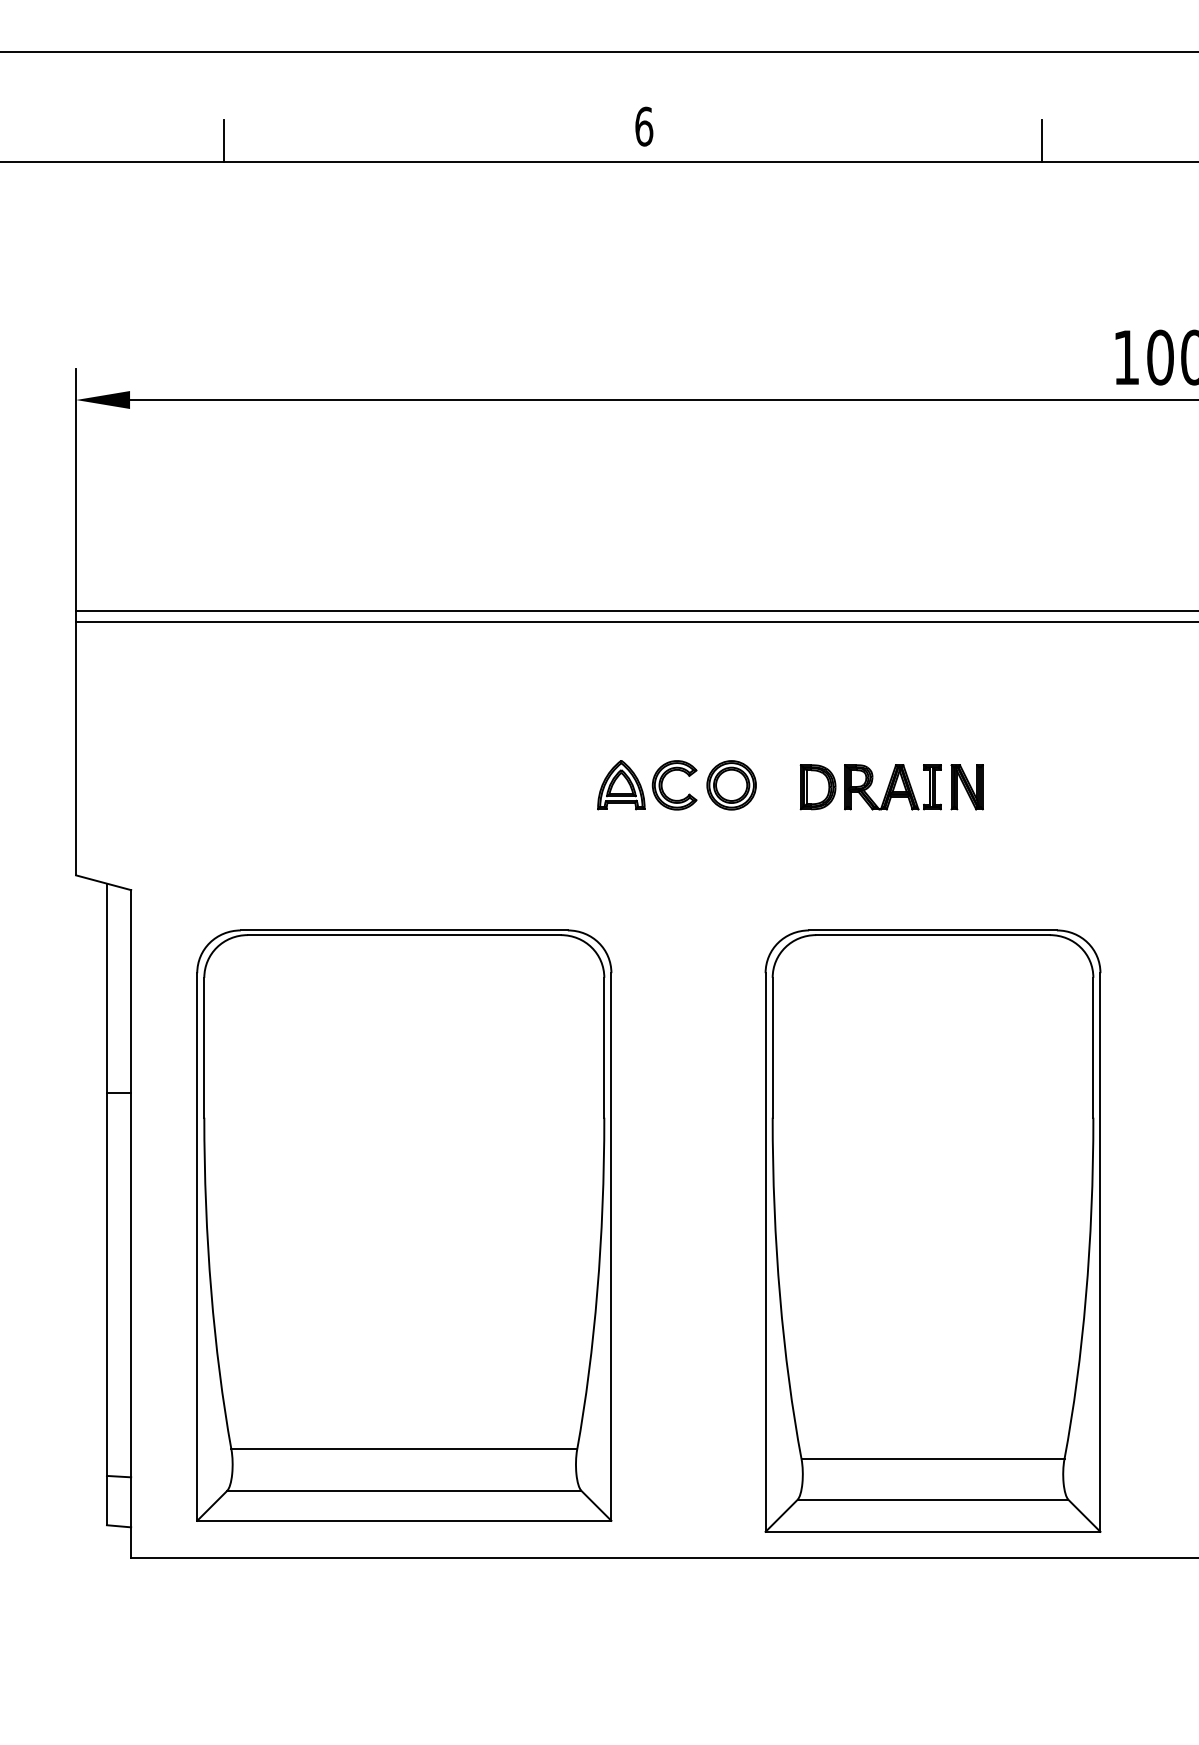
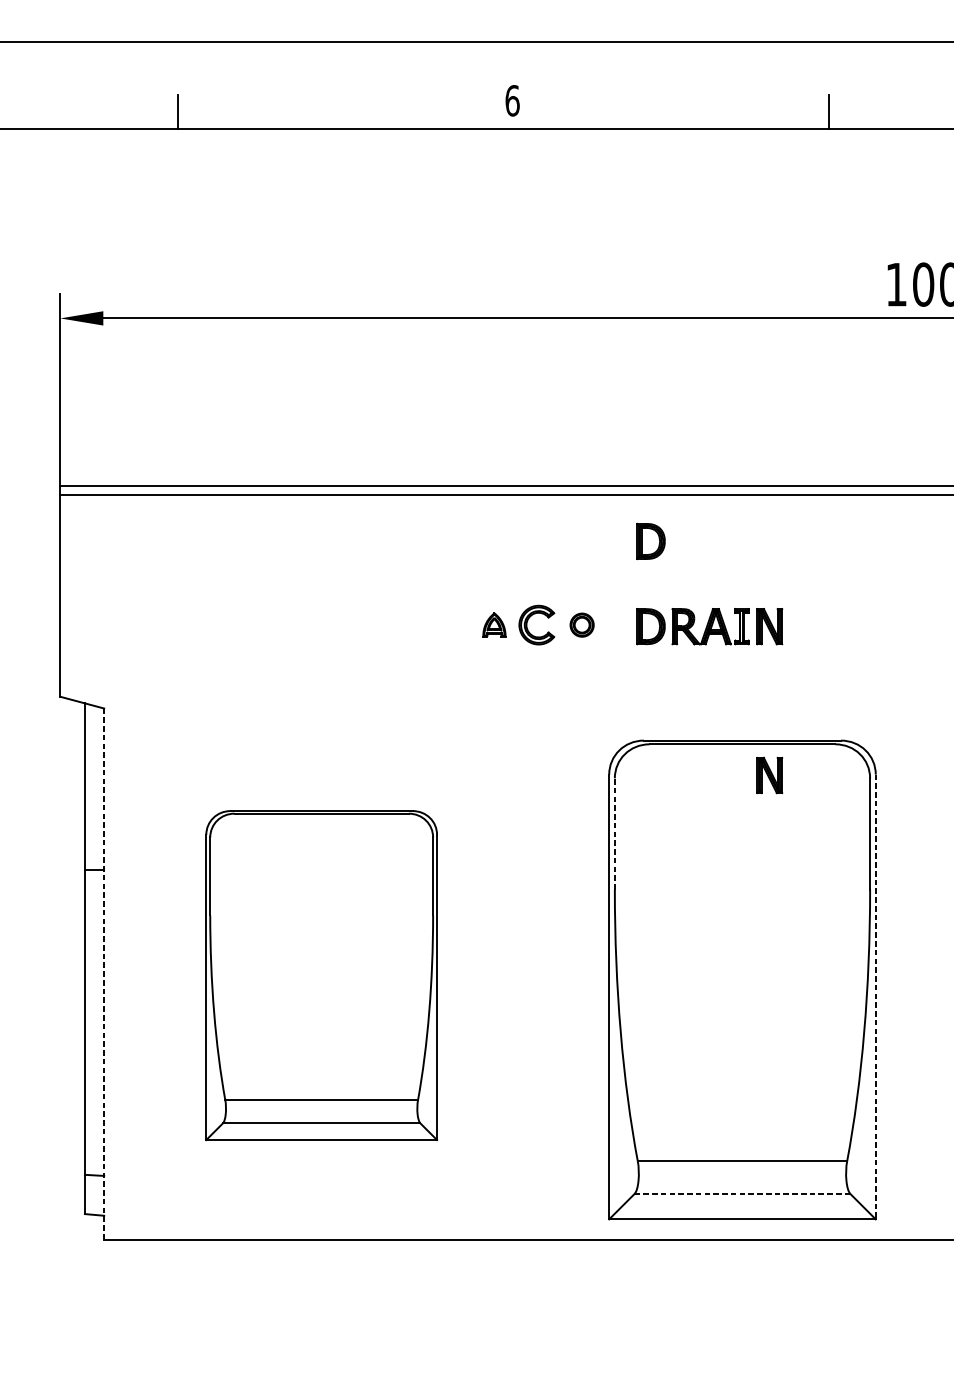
part: (817, 680) -> (650, 541), added
part: (621, 785) -> (494, 625), size x0.6
part: (731, 785) -> (582, 625), size x0.6
part: (966, 974) -> (769, 775), added
line: (772, 1047) -> (614, 833), solid -> dashed
line: (131, 1224) -> (104, 974), solid -> dashed
part: (404, 1225) -> (321, 975), size x0.7
line: (1100, 1253) -> (875, 997), solid -> dashed
line: (932, 1499) -> (742, 1193), solid -> dashed

